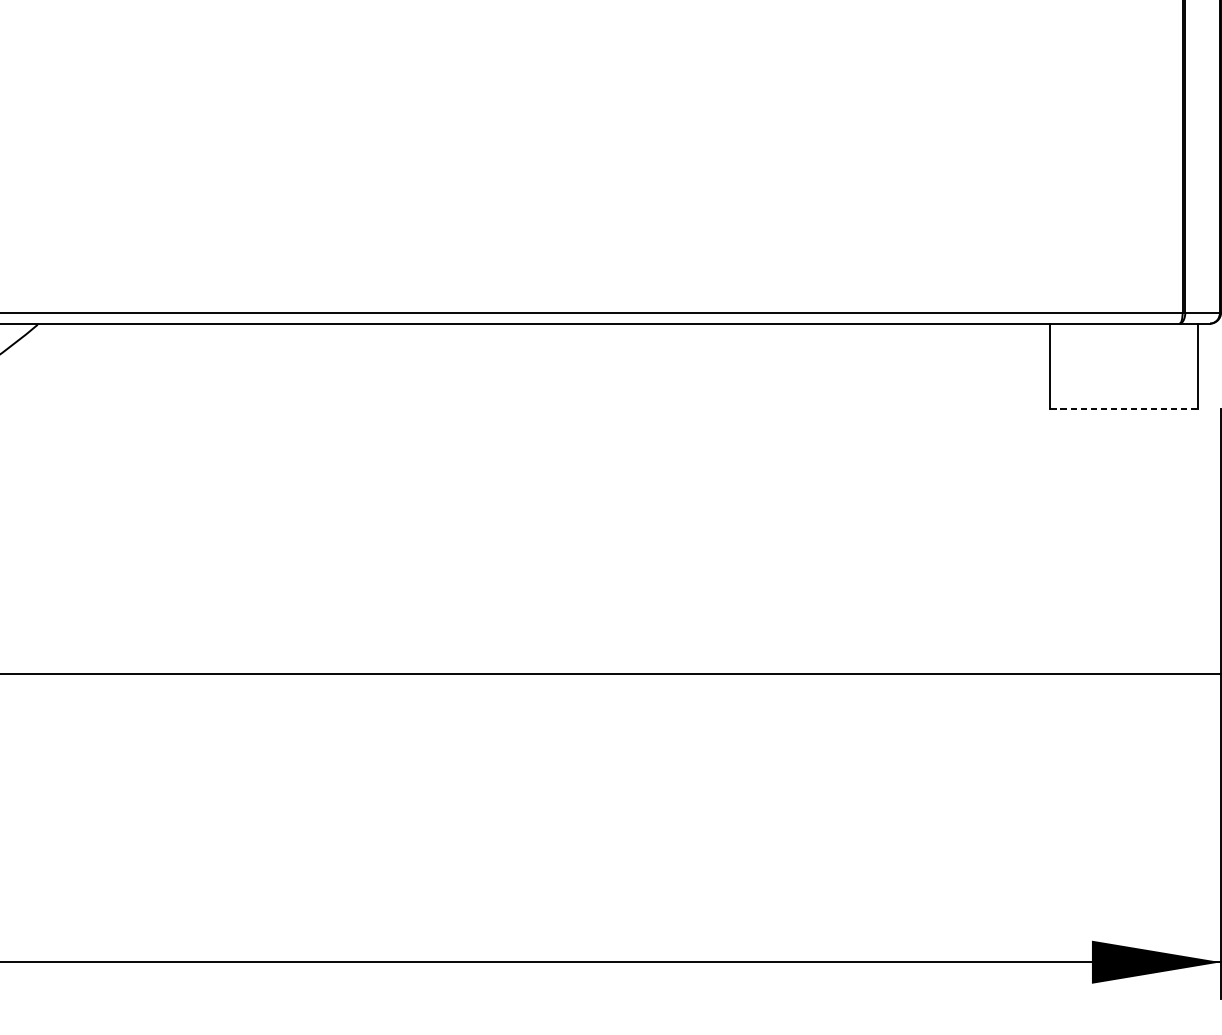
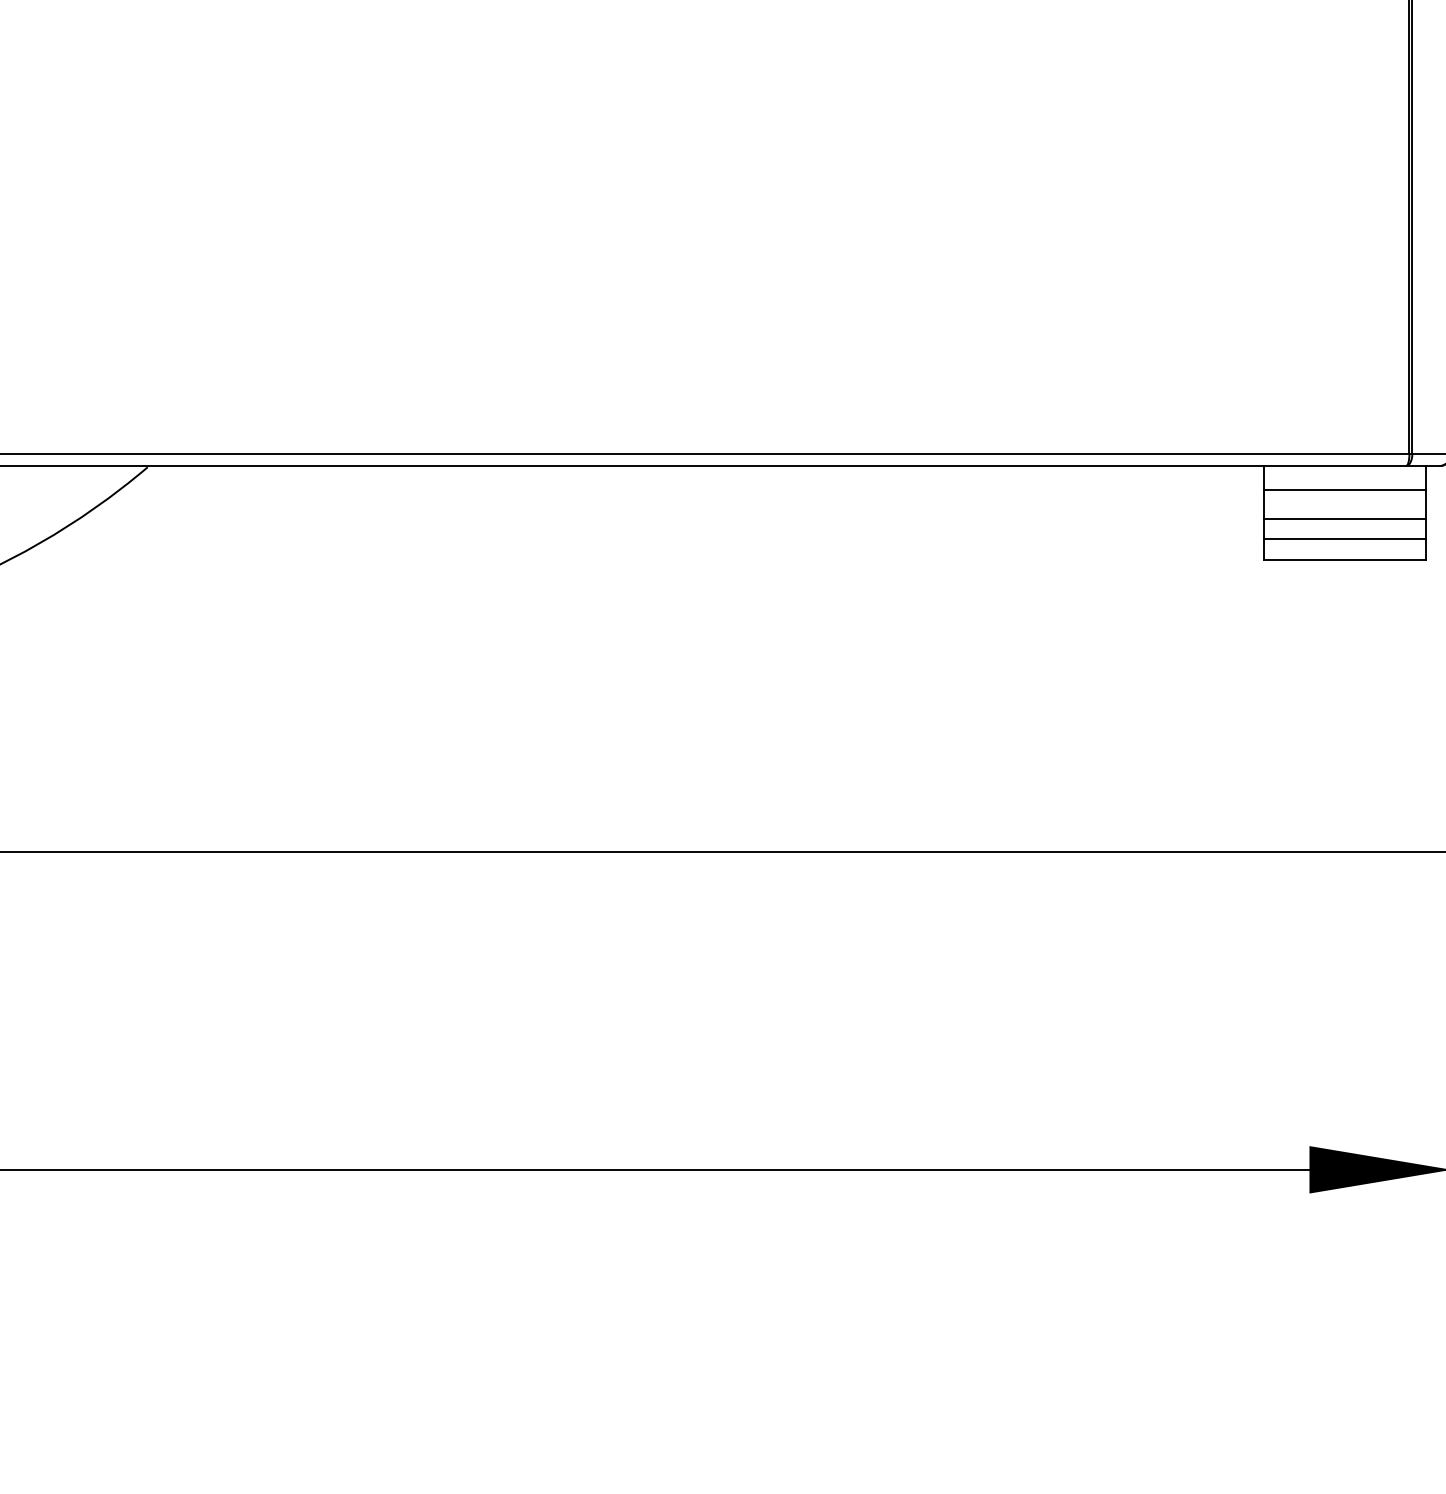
line: (1123, 345) -> (1344, 490), added
line: (1123, 371) -> (1344, 518), added
line: (1123, 390) -> (1344, 539), added
line: (1124, 408) -> (1345, 559), dashed -> solid

